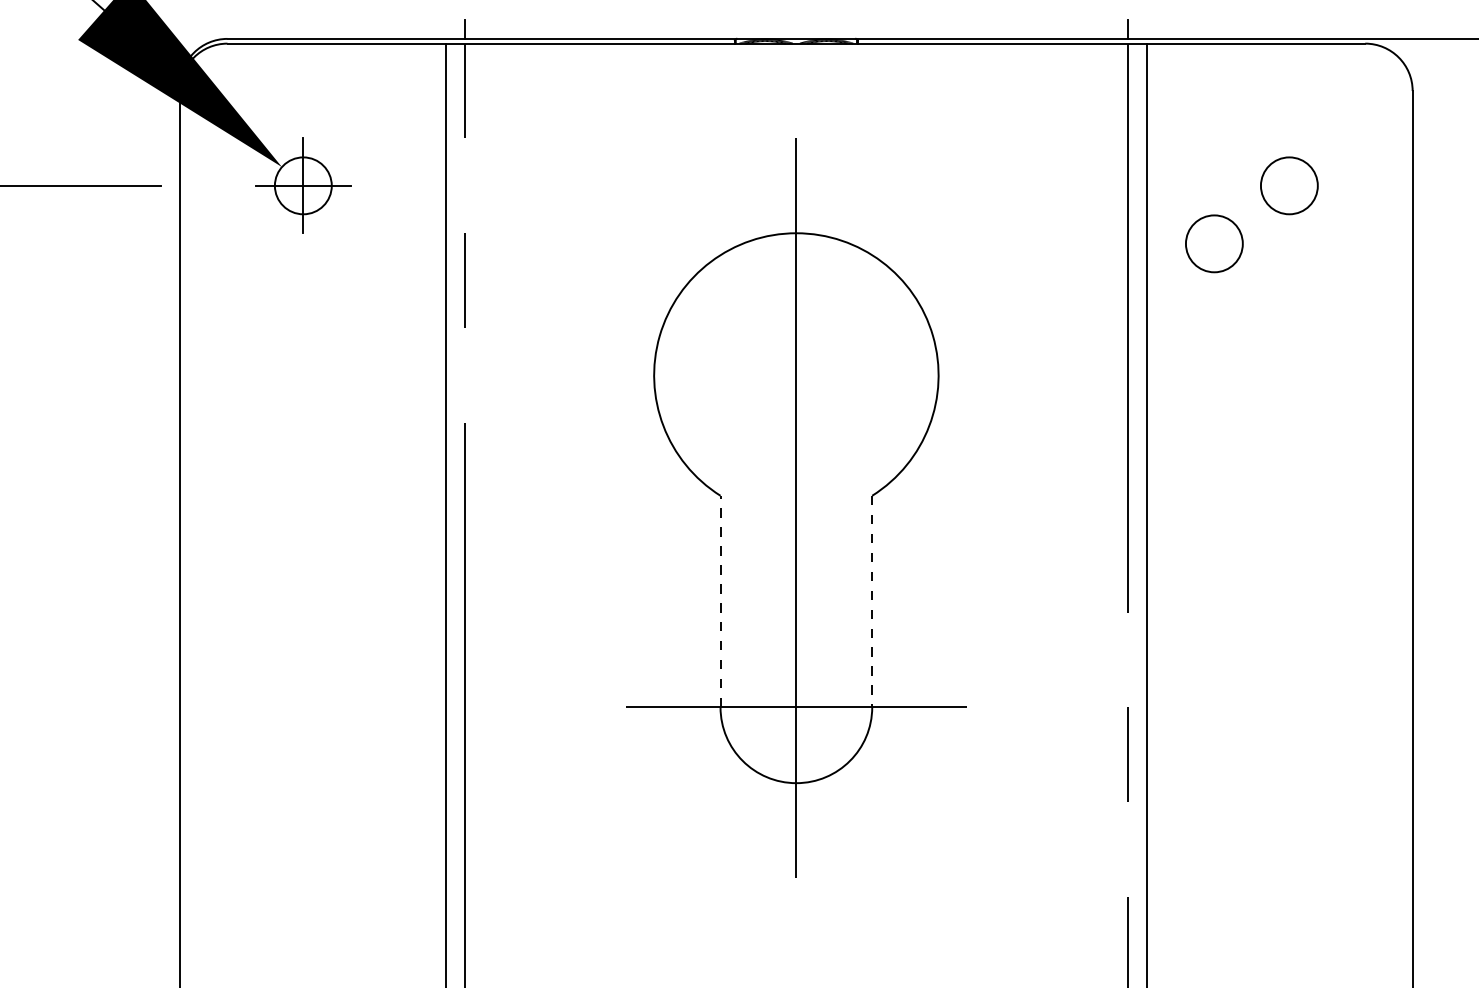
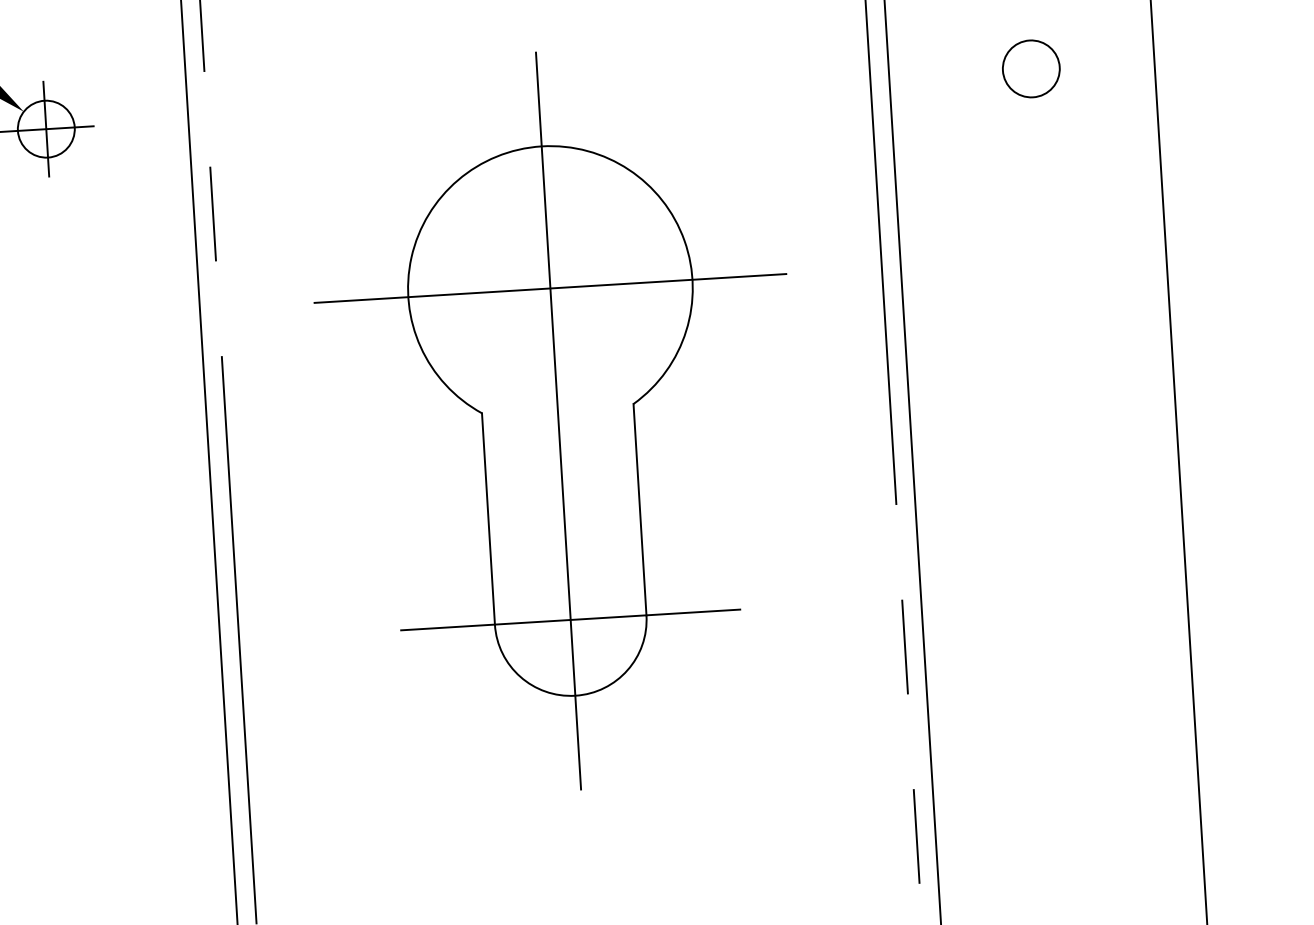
circle: (1214, 243) -> (960, 131), removed
line: (796, 375) -> (550, 288), added
line: (720, 601) -> (488, 518), dashed -> solid
line: (872, 601) -> (640, 509), dashed -> solid

